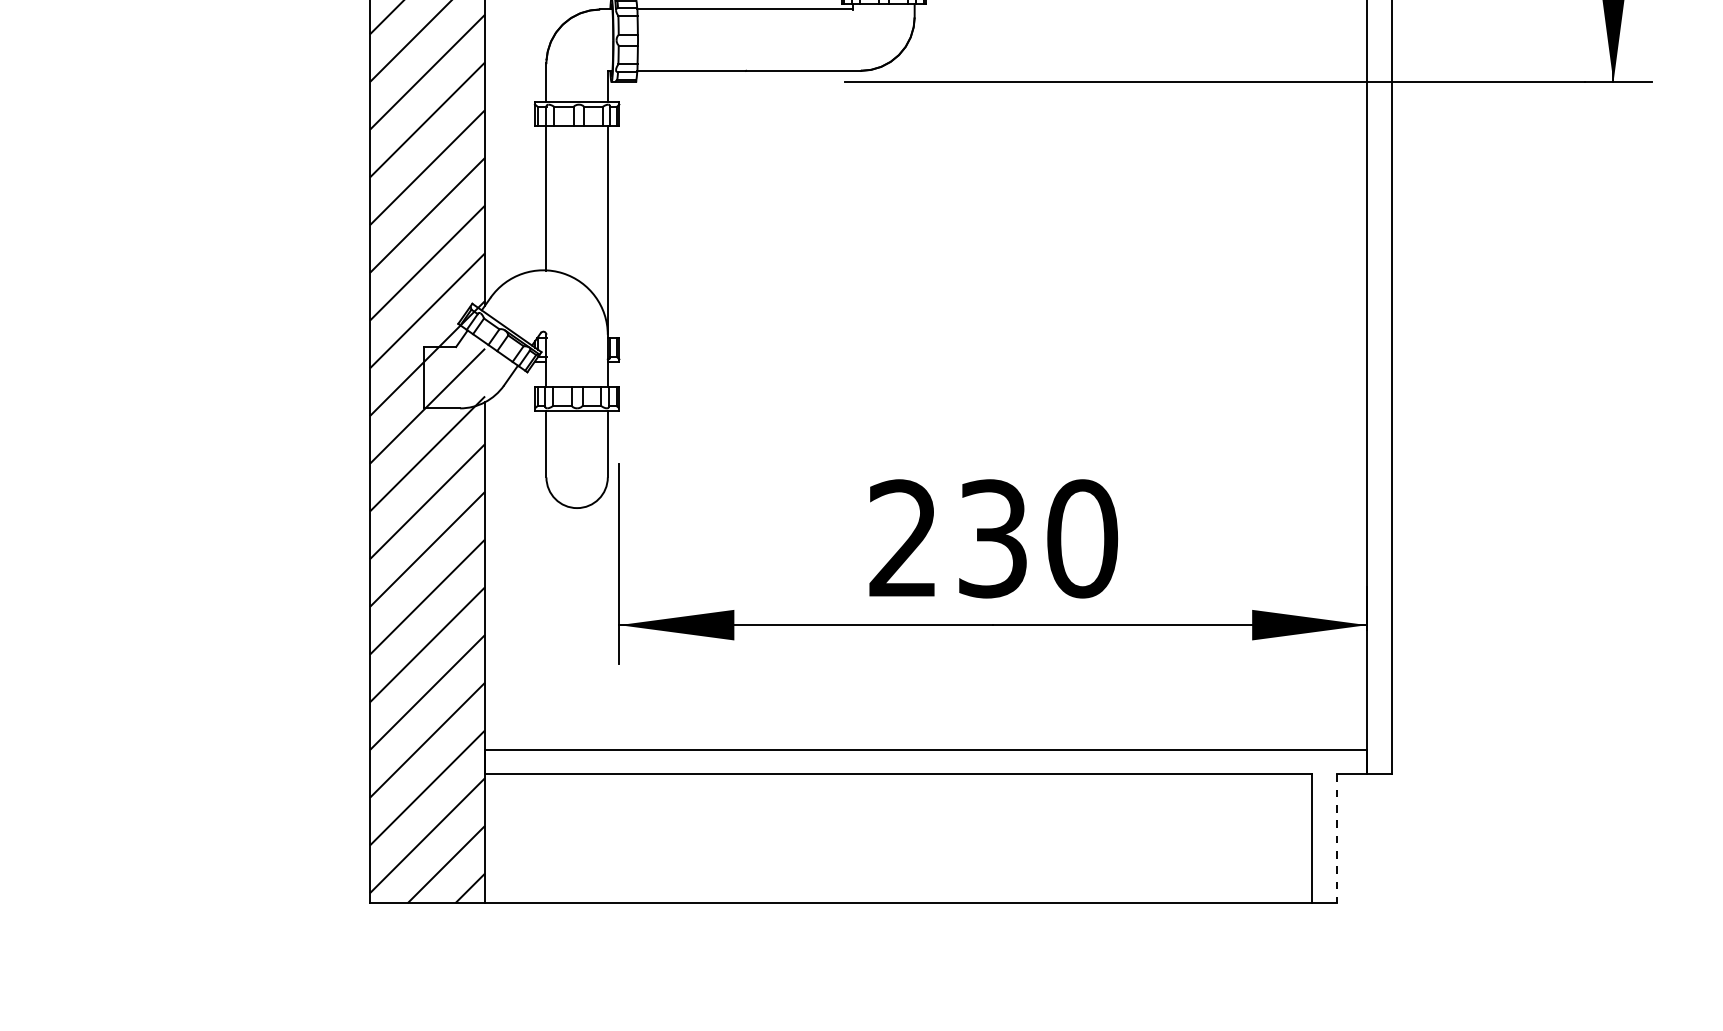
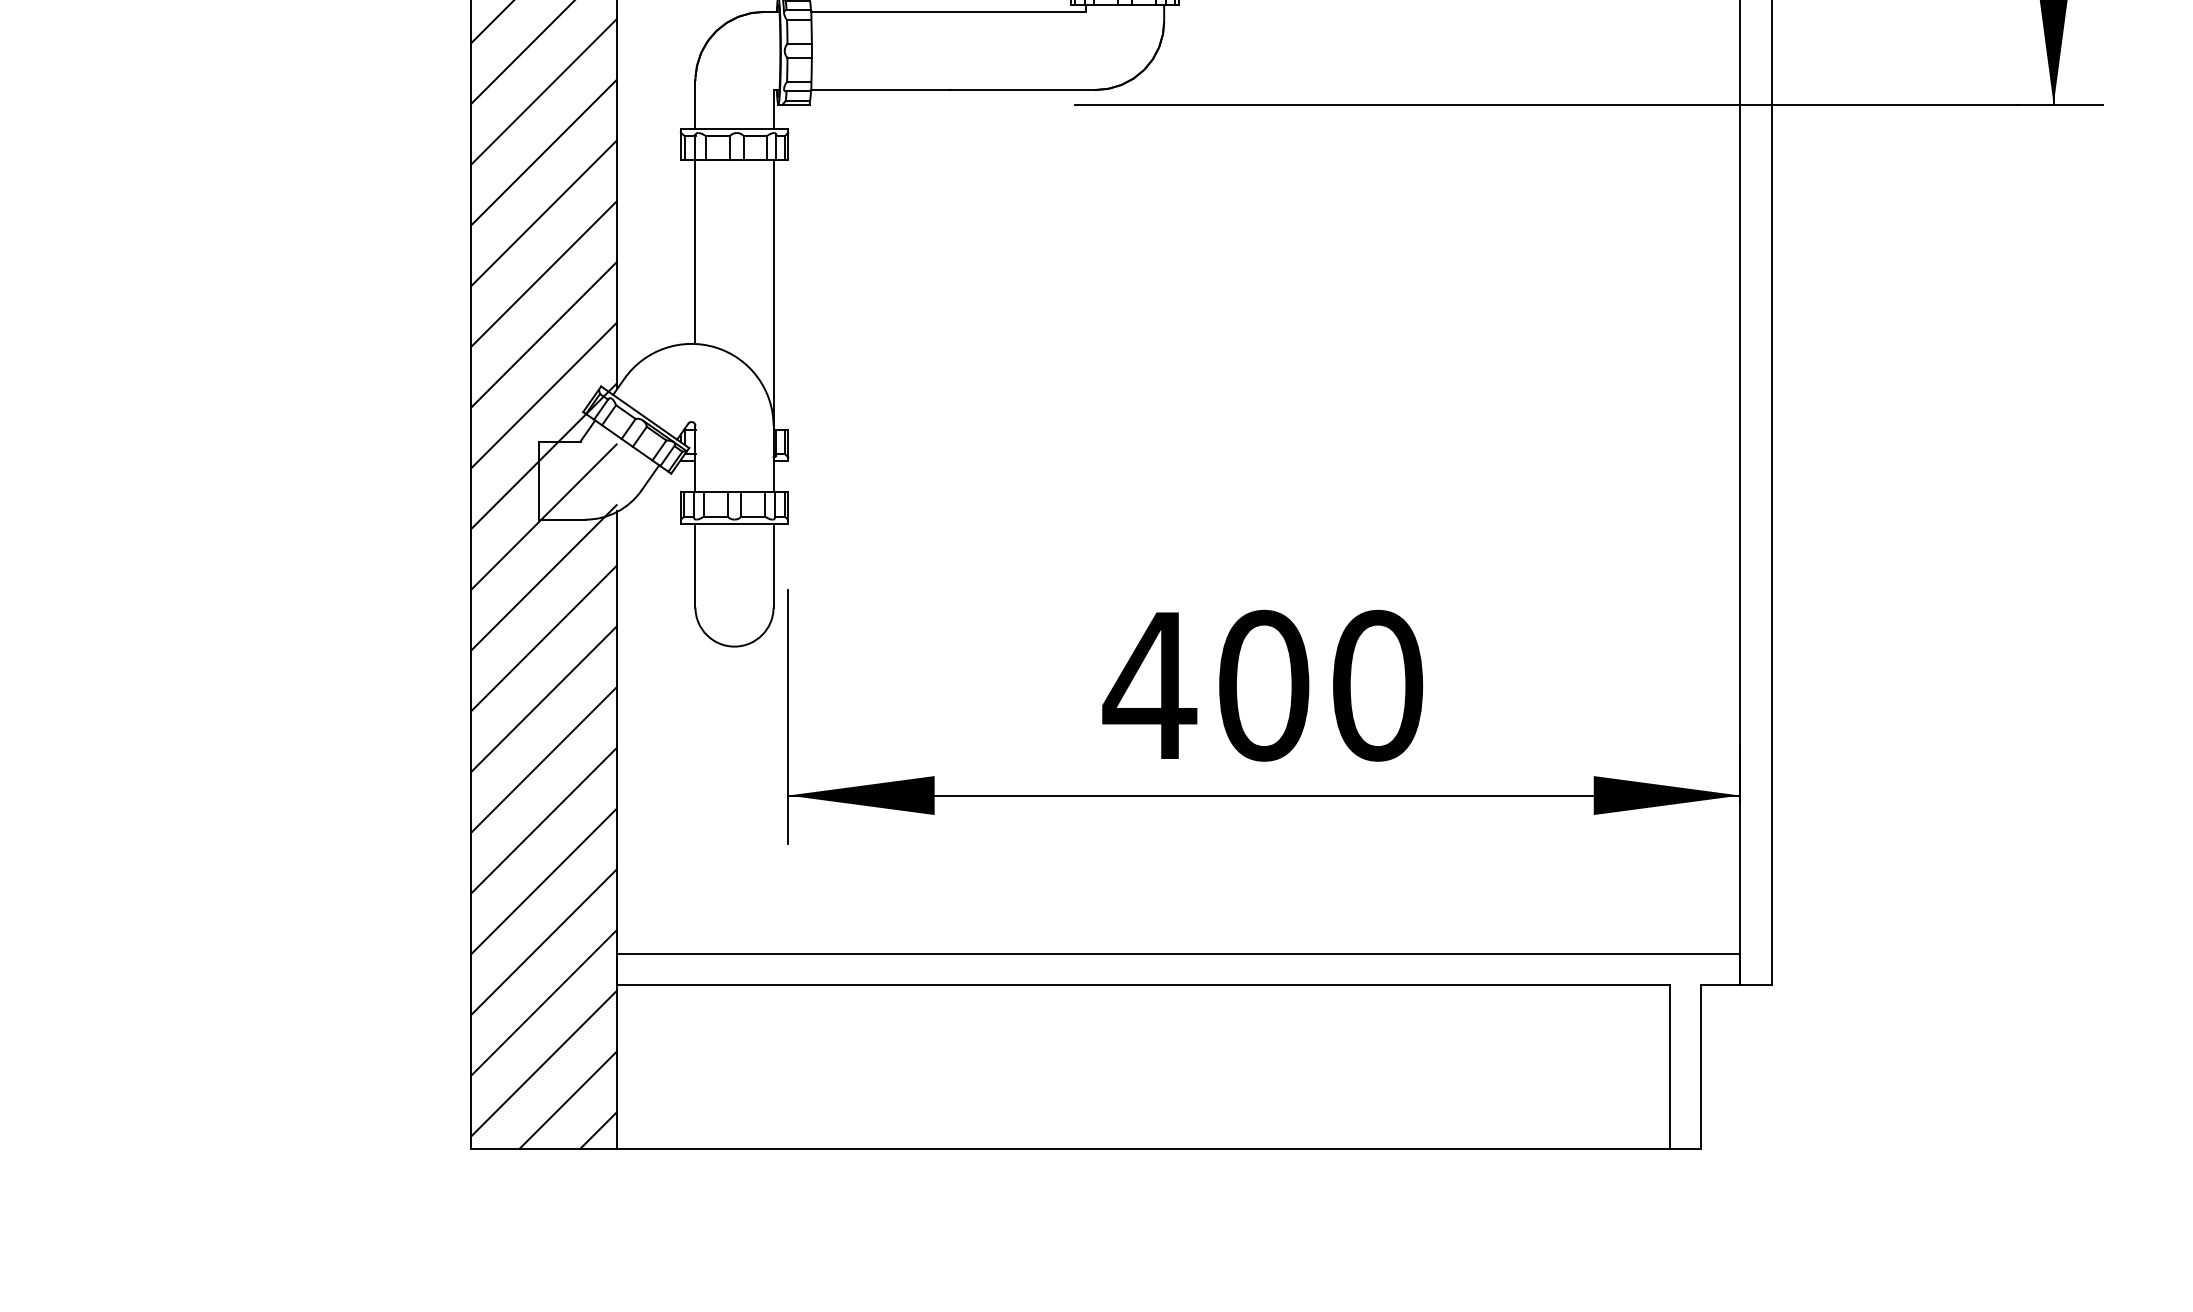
text: (947, 538) -> (1205, 685), 230 -> 400
line: (1336, 838) -> (1701, 1067), dashed -> solid

